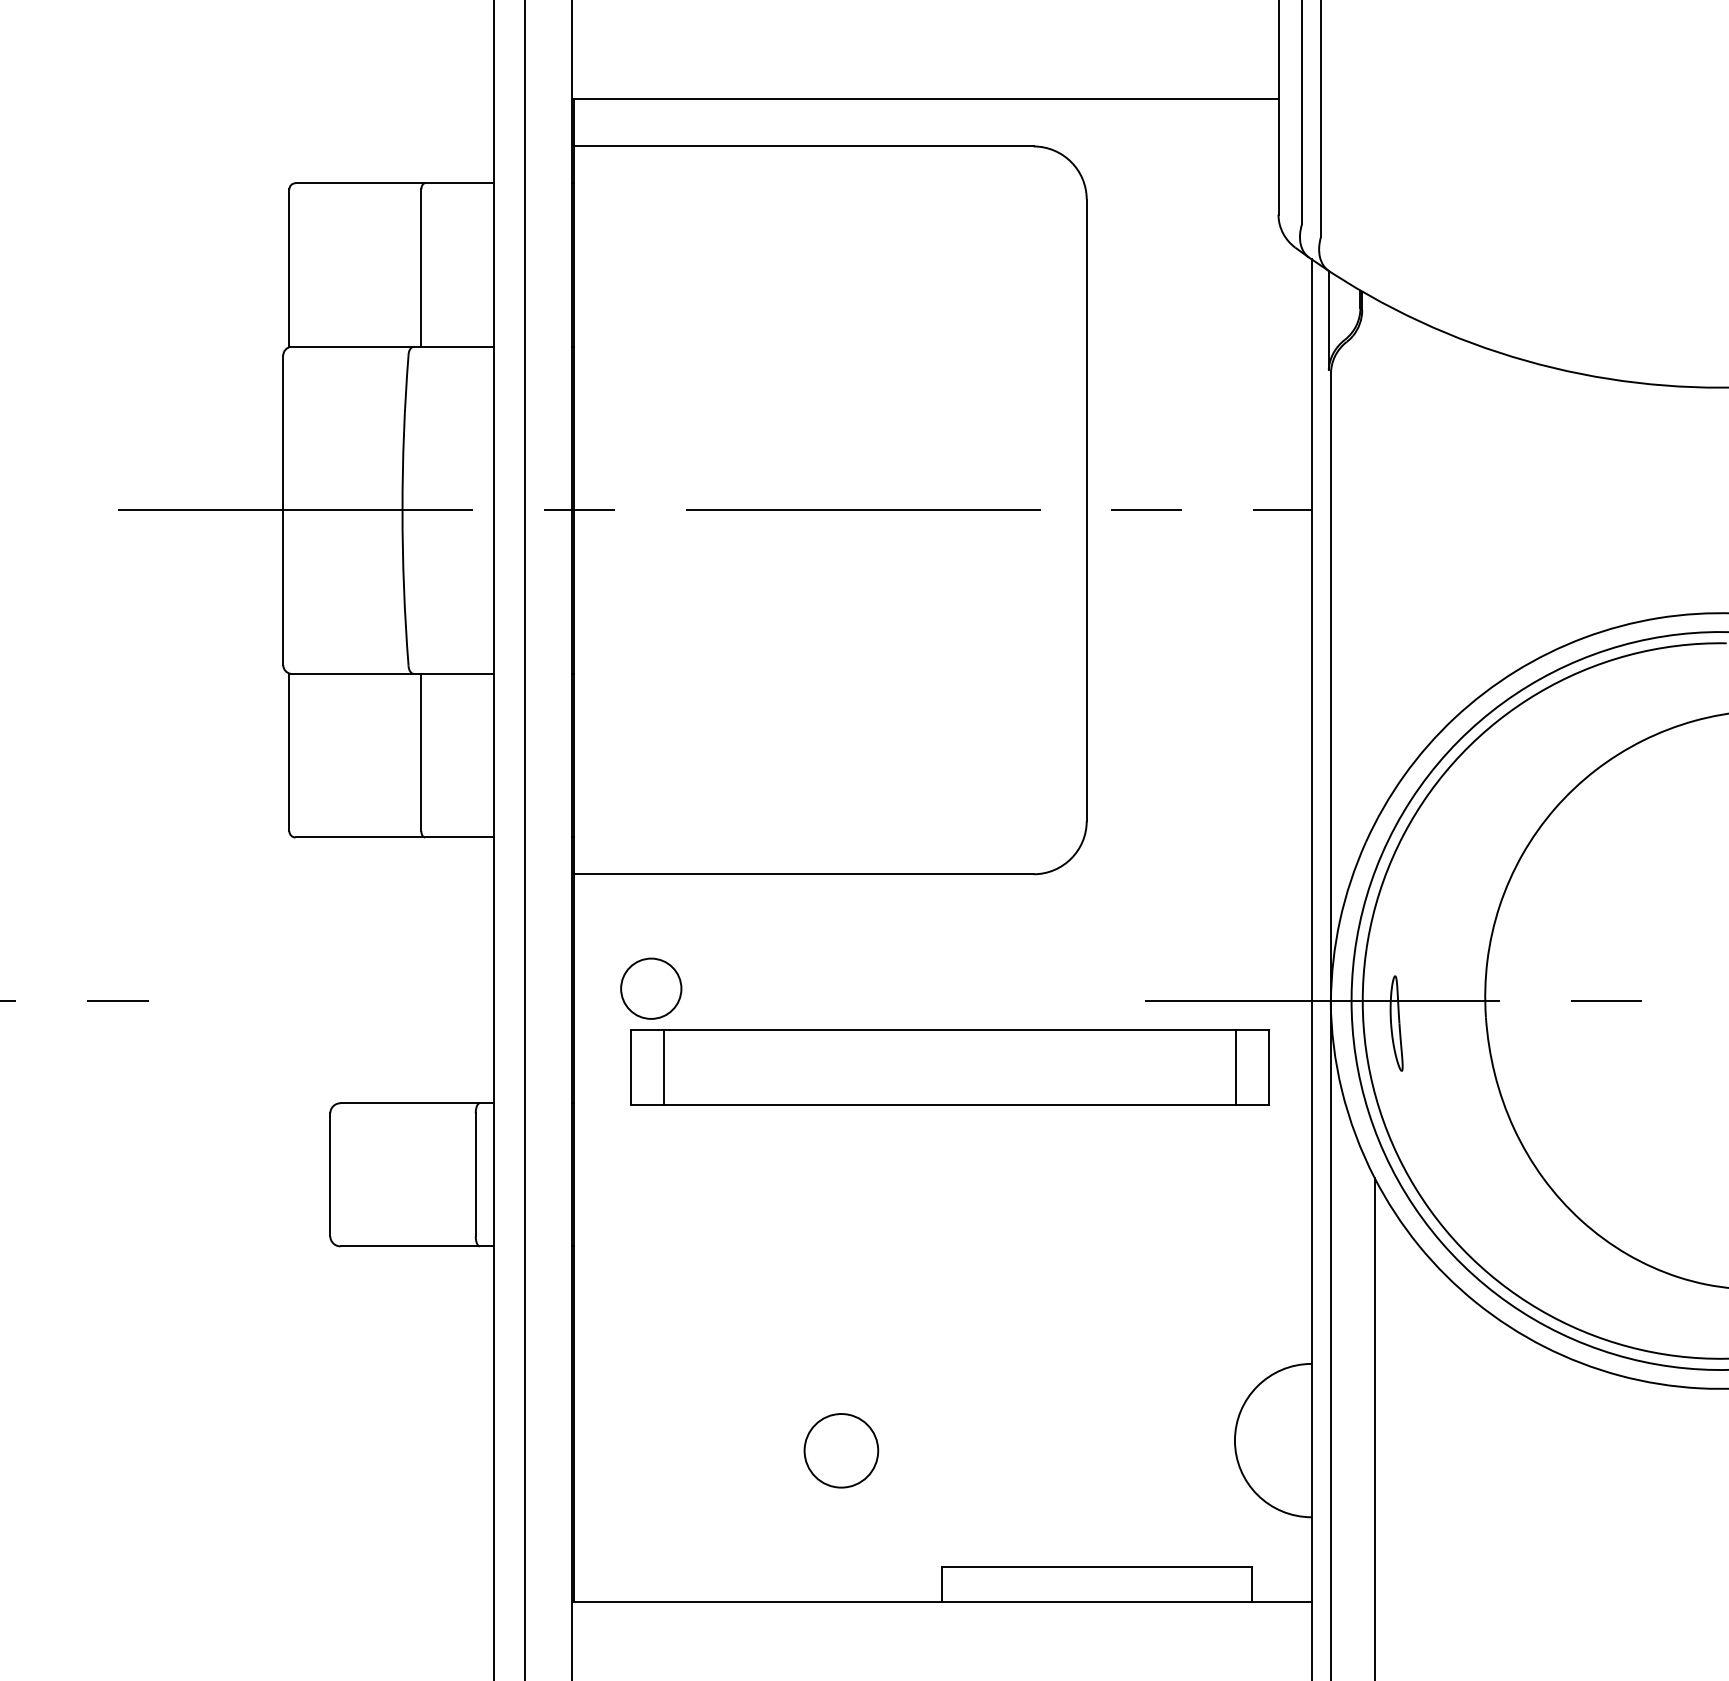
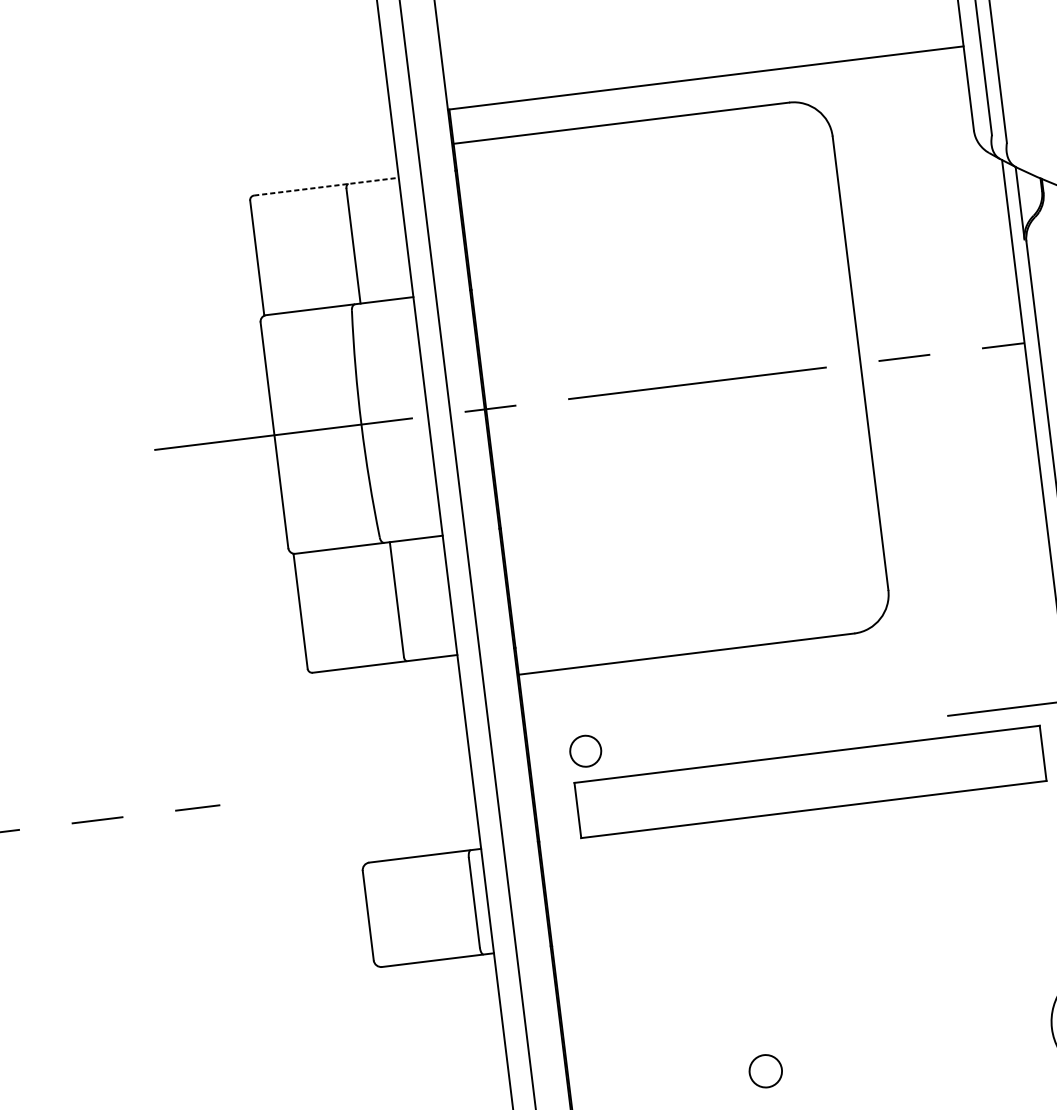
line: (395, 183) -> (327, 186), solid -> dashed
circle: (651, 988) -> (585, 751), size x0.7
line: (663, 1067) -> (601, 807), removed
line: (1235, 1067) -> (1018, 756), removed
circle: (841, 1450) -> (765, 1071), size x0.6

